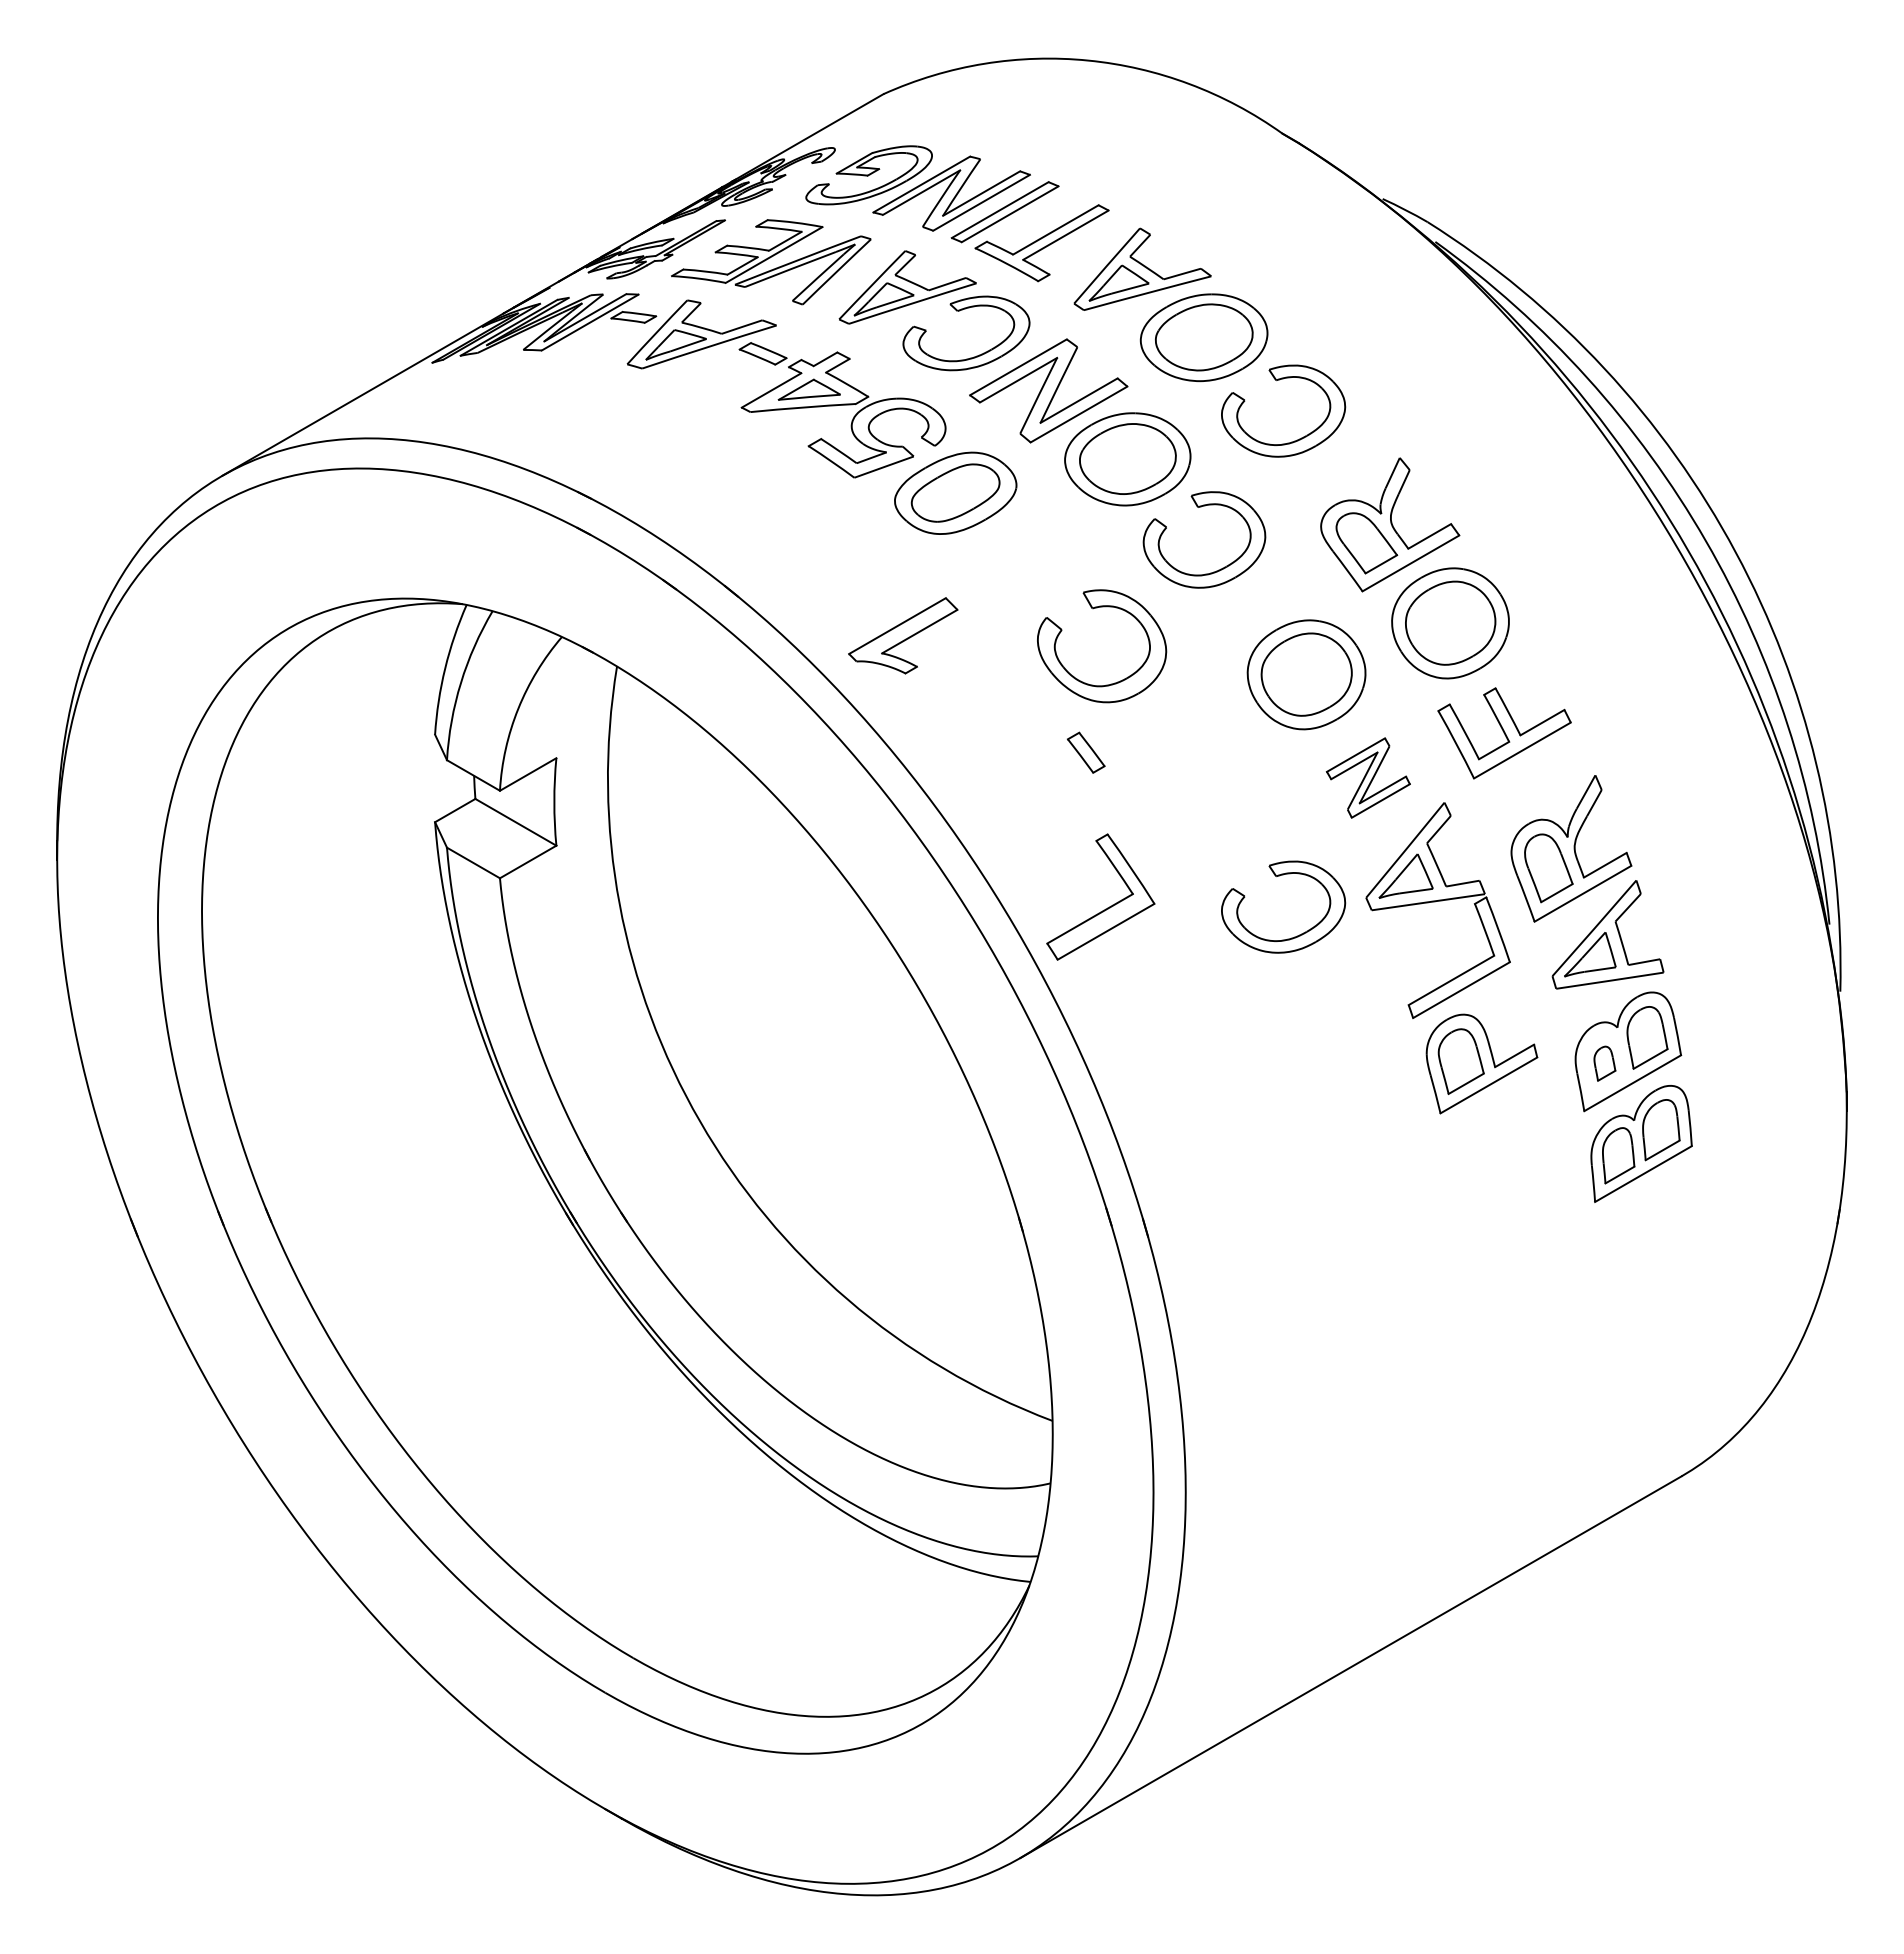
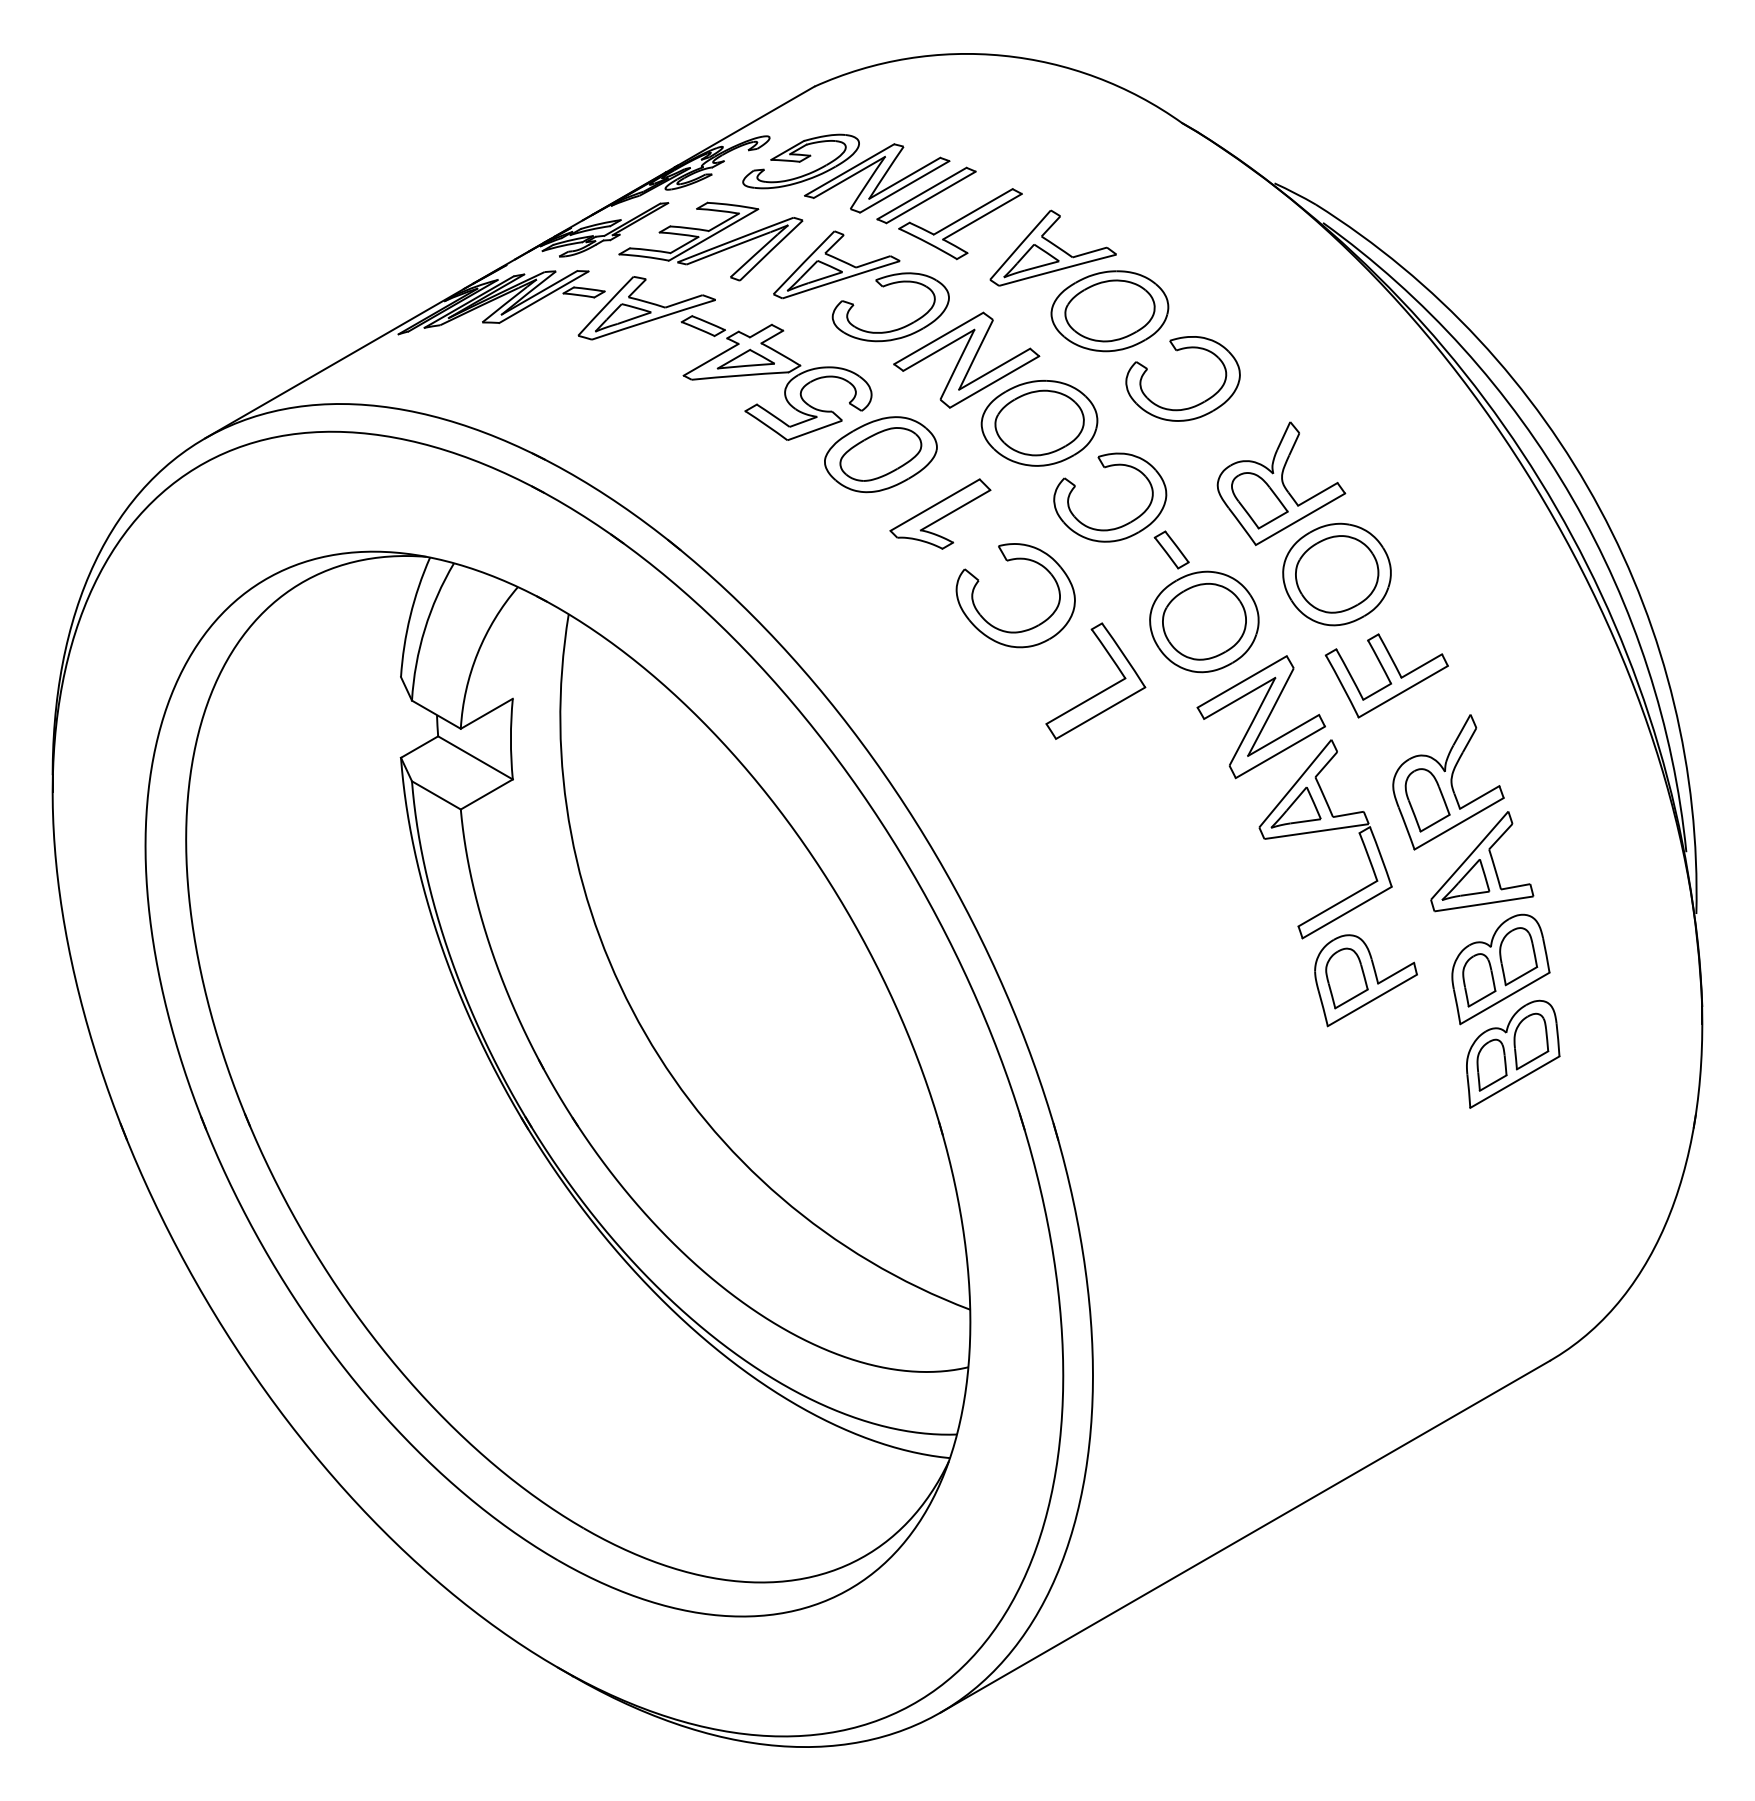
part: (903, 635) -> (940, 513), moved
part: (1086, 752) -> (1172, 549), moved
part: (1368, 777) -> (1261, 716), size x1.67
part: (1279, 876) -> (1179, 807), removed
part: (1105, 908) -> (1100, 691), moved
part: (1604, 1063) -> (1478, 980), size x1.67

